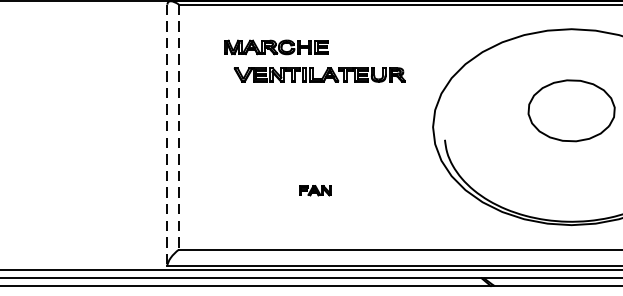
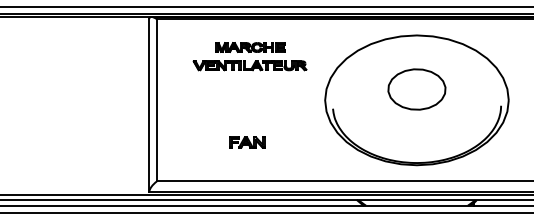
part: (276, 47) -> (250, 47), moved
line: (178, 127) -> (156, 100), dashed -> solid
line: (167, 134) -> (149, 105), dashed -> solid
part: (315, 190) -> (247, 142), size x1.67

